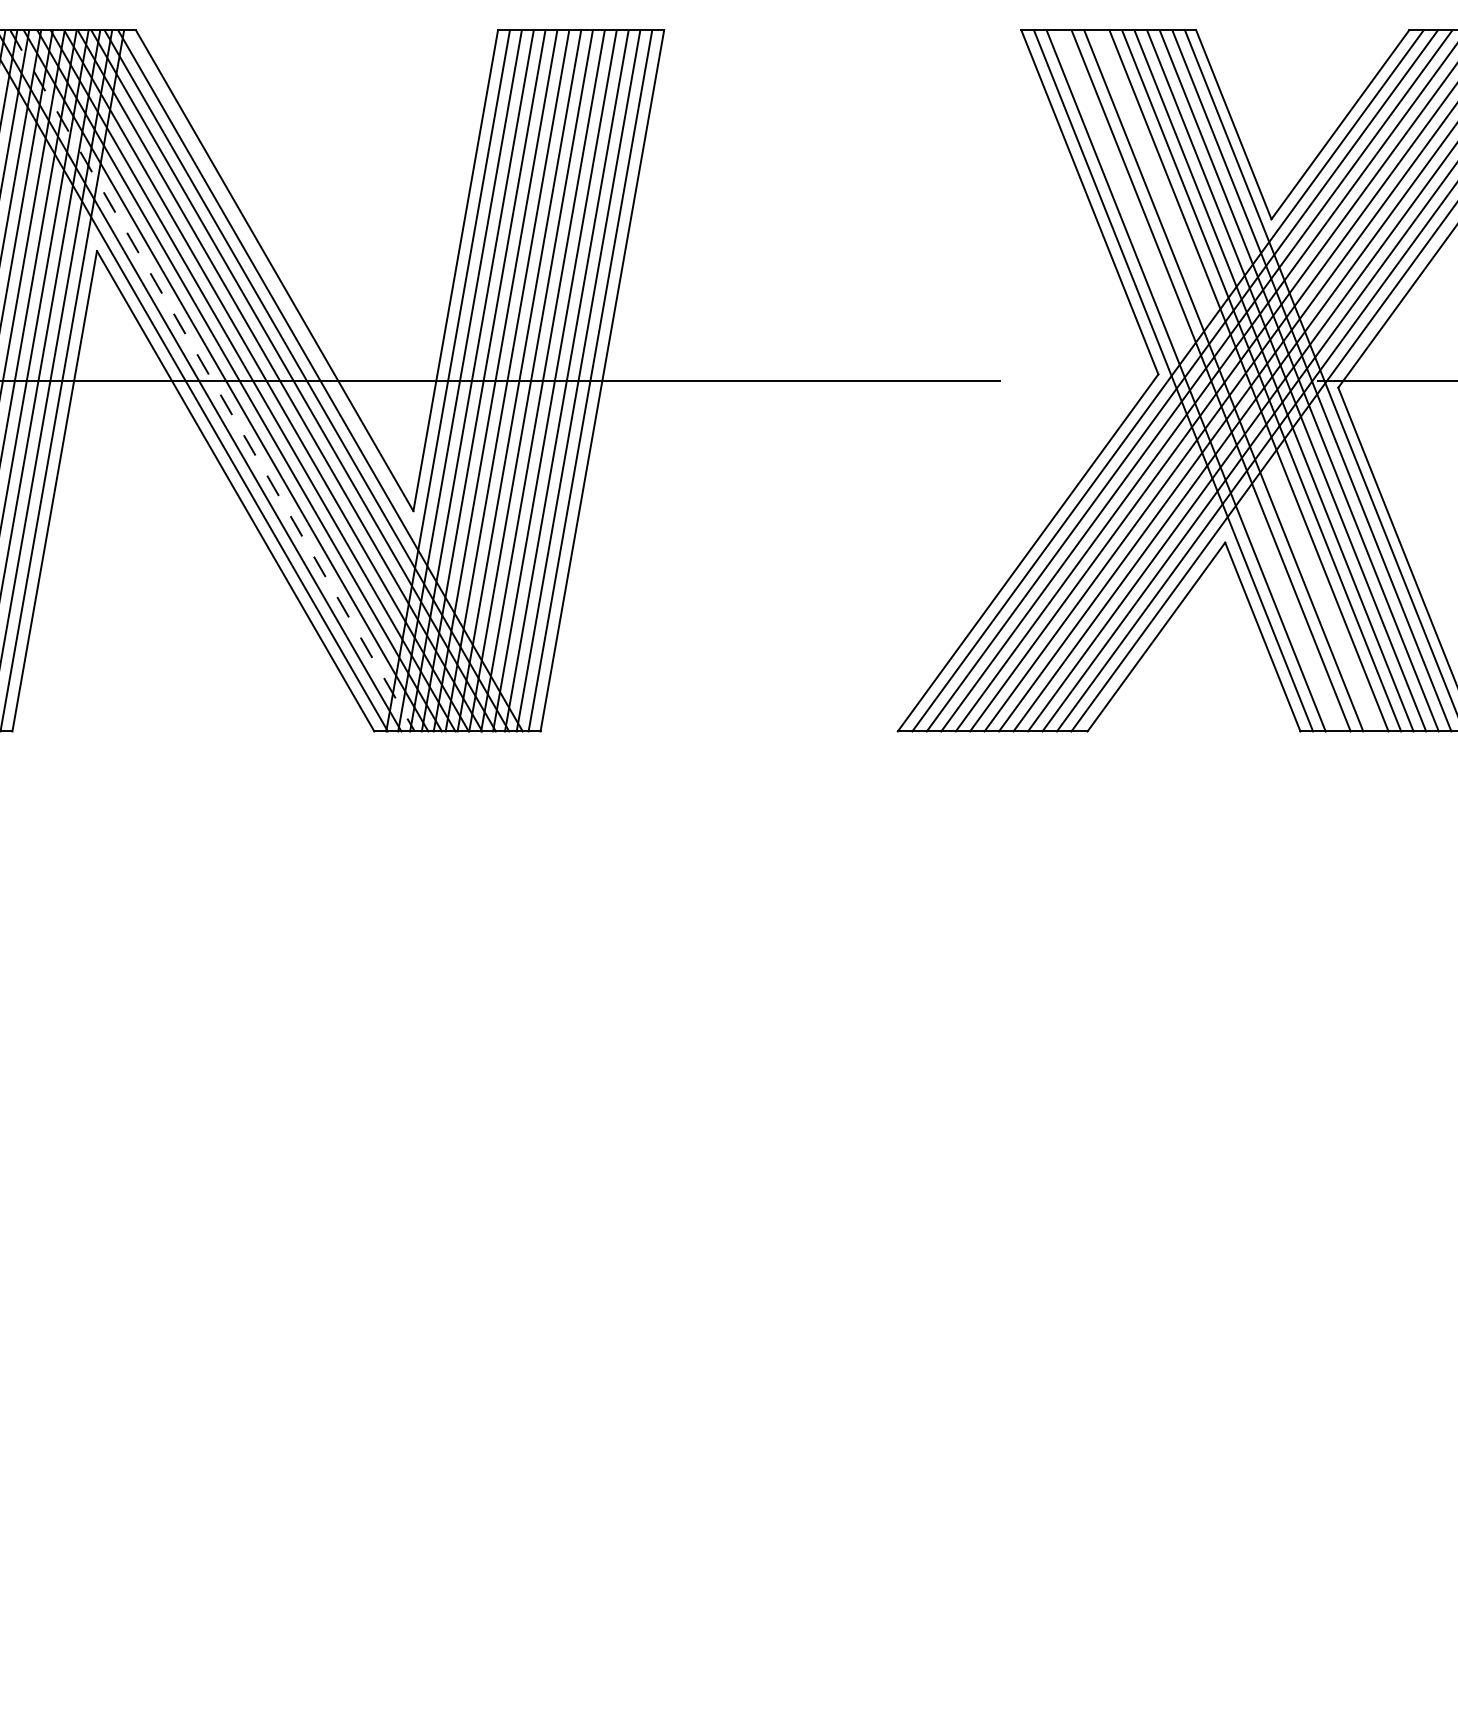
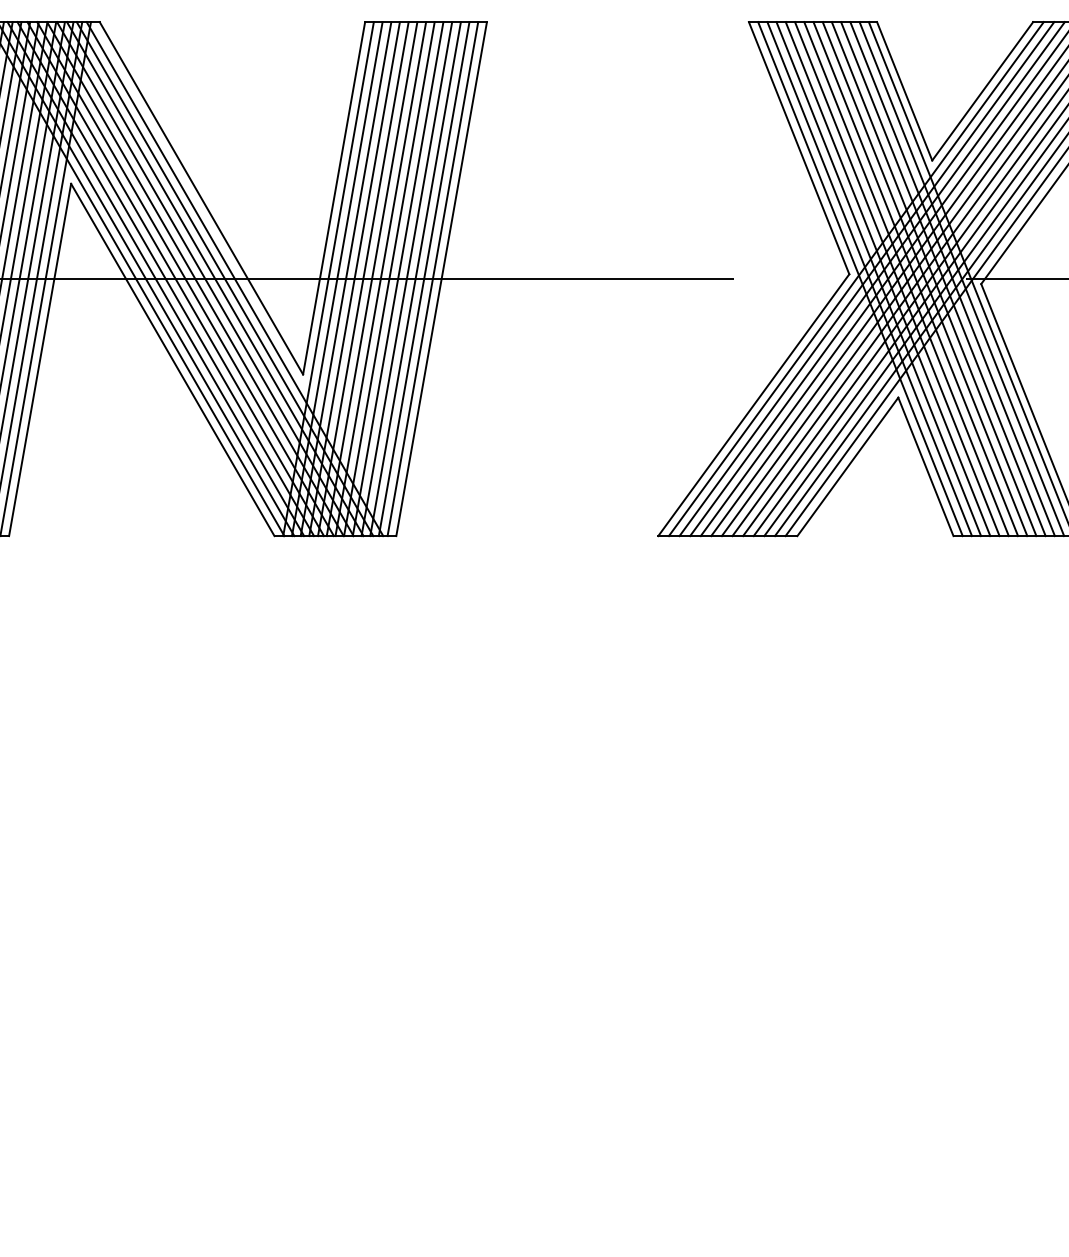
line: (212, 380) -> (155, 278), dashed -> solid
line: (1198, 380) -> (878, 278), added
line: (1235, 380) -> (905, 278), added

